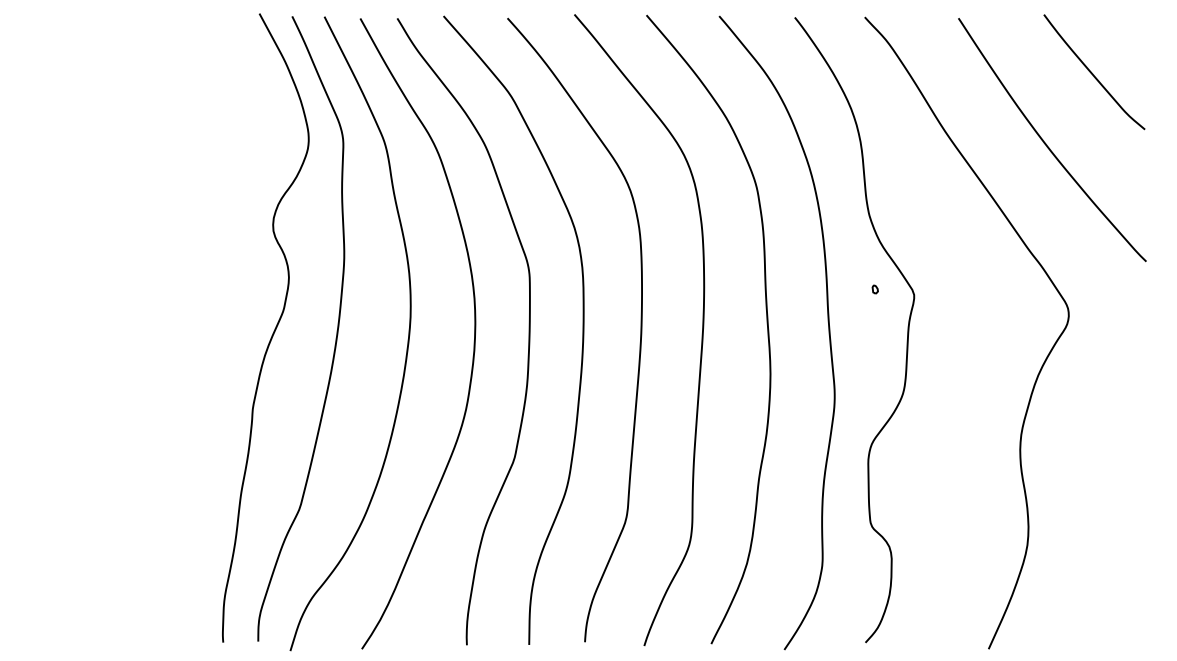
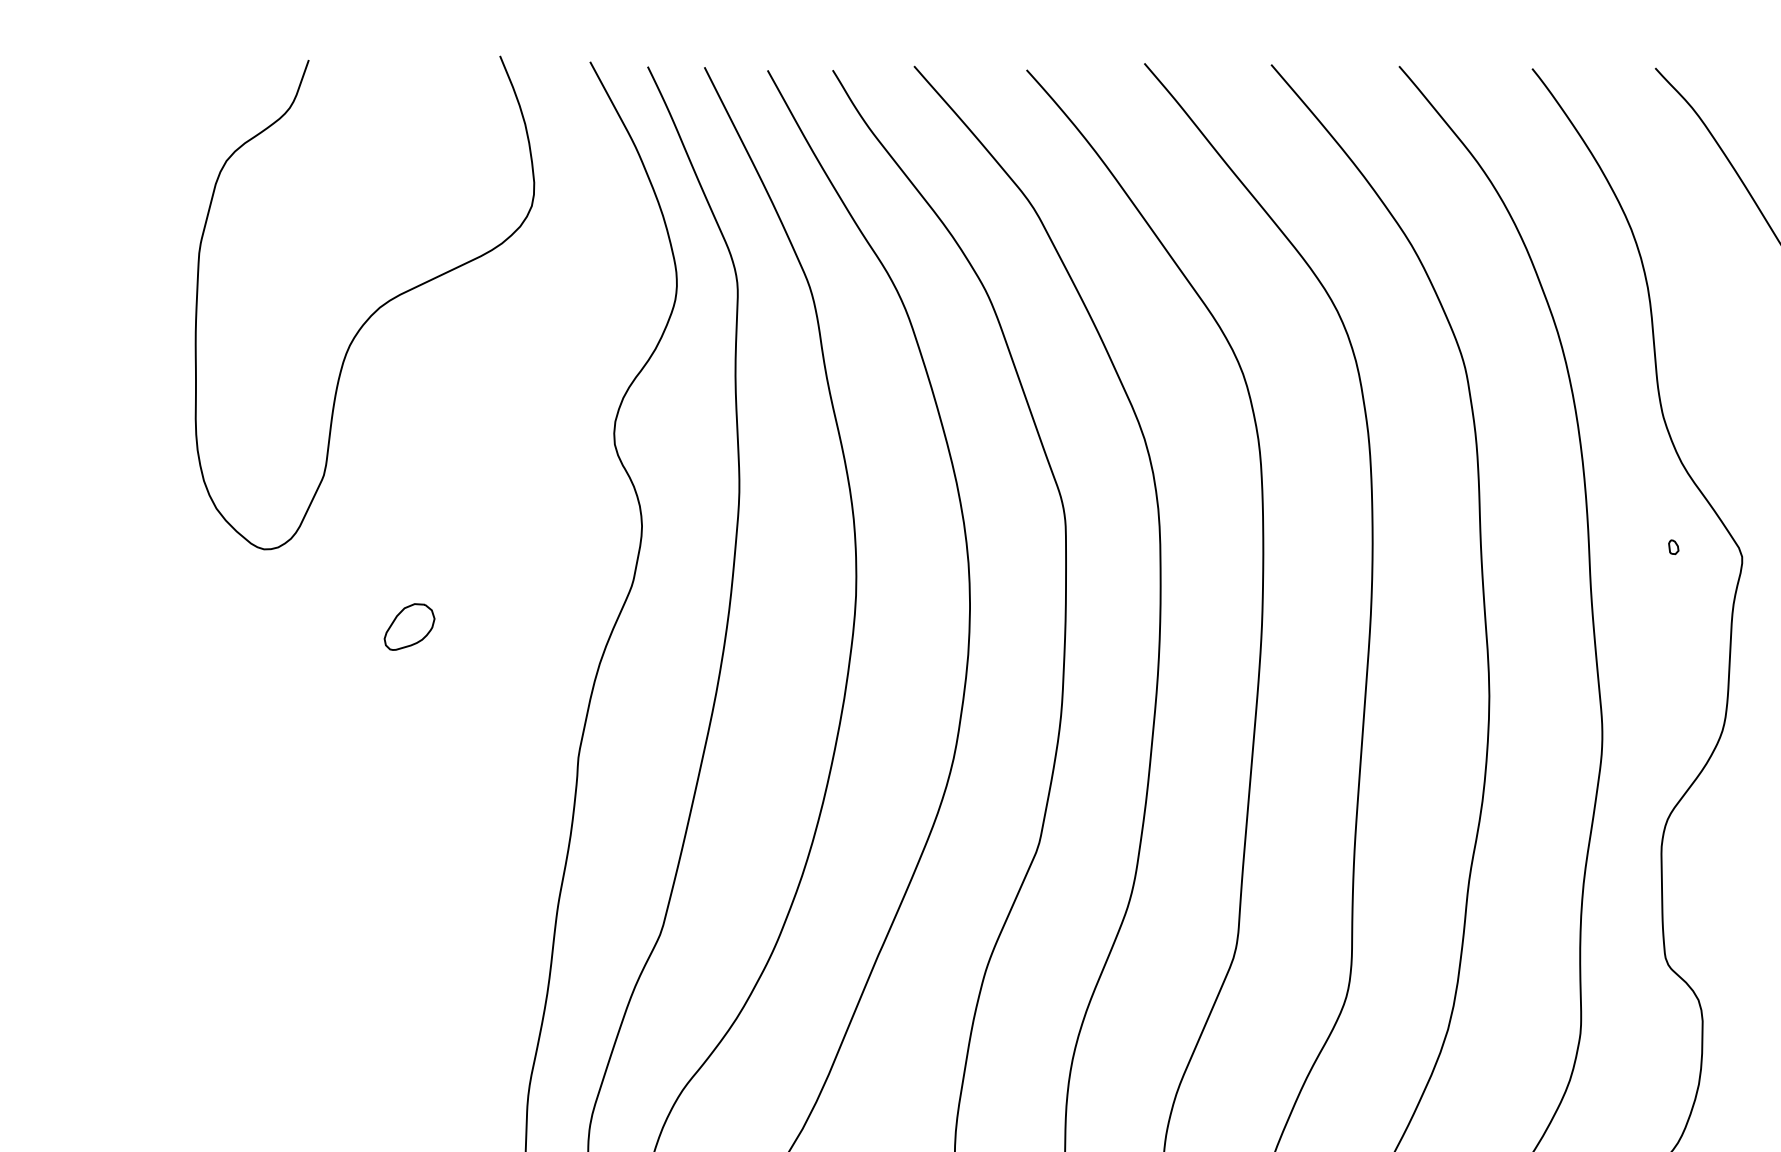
curve: (136, 155) -> (373, 311), added
part: (156, 334) -> (408, 626), added

